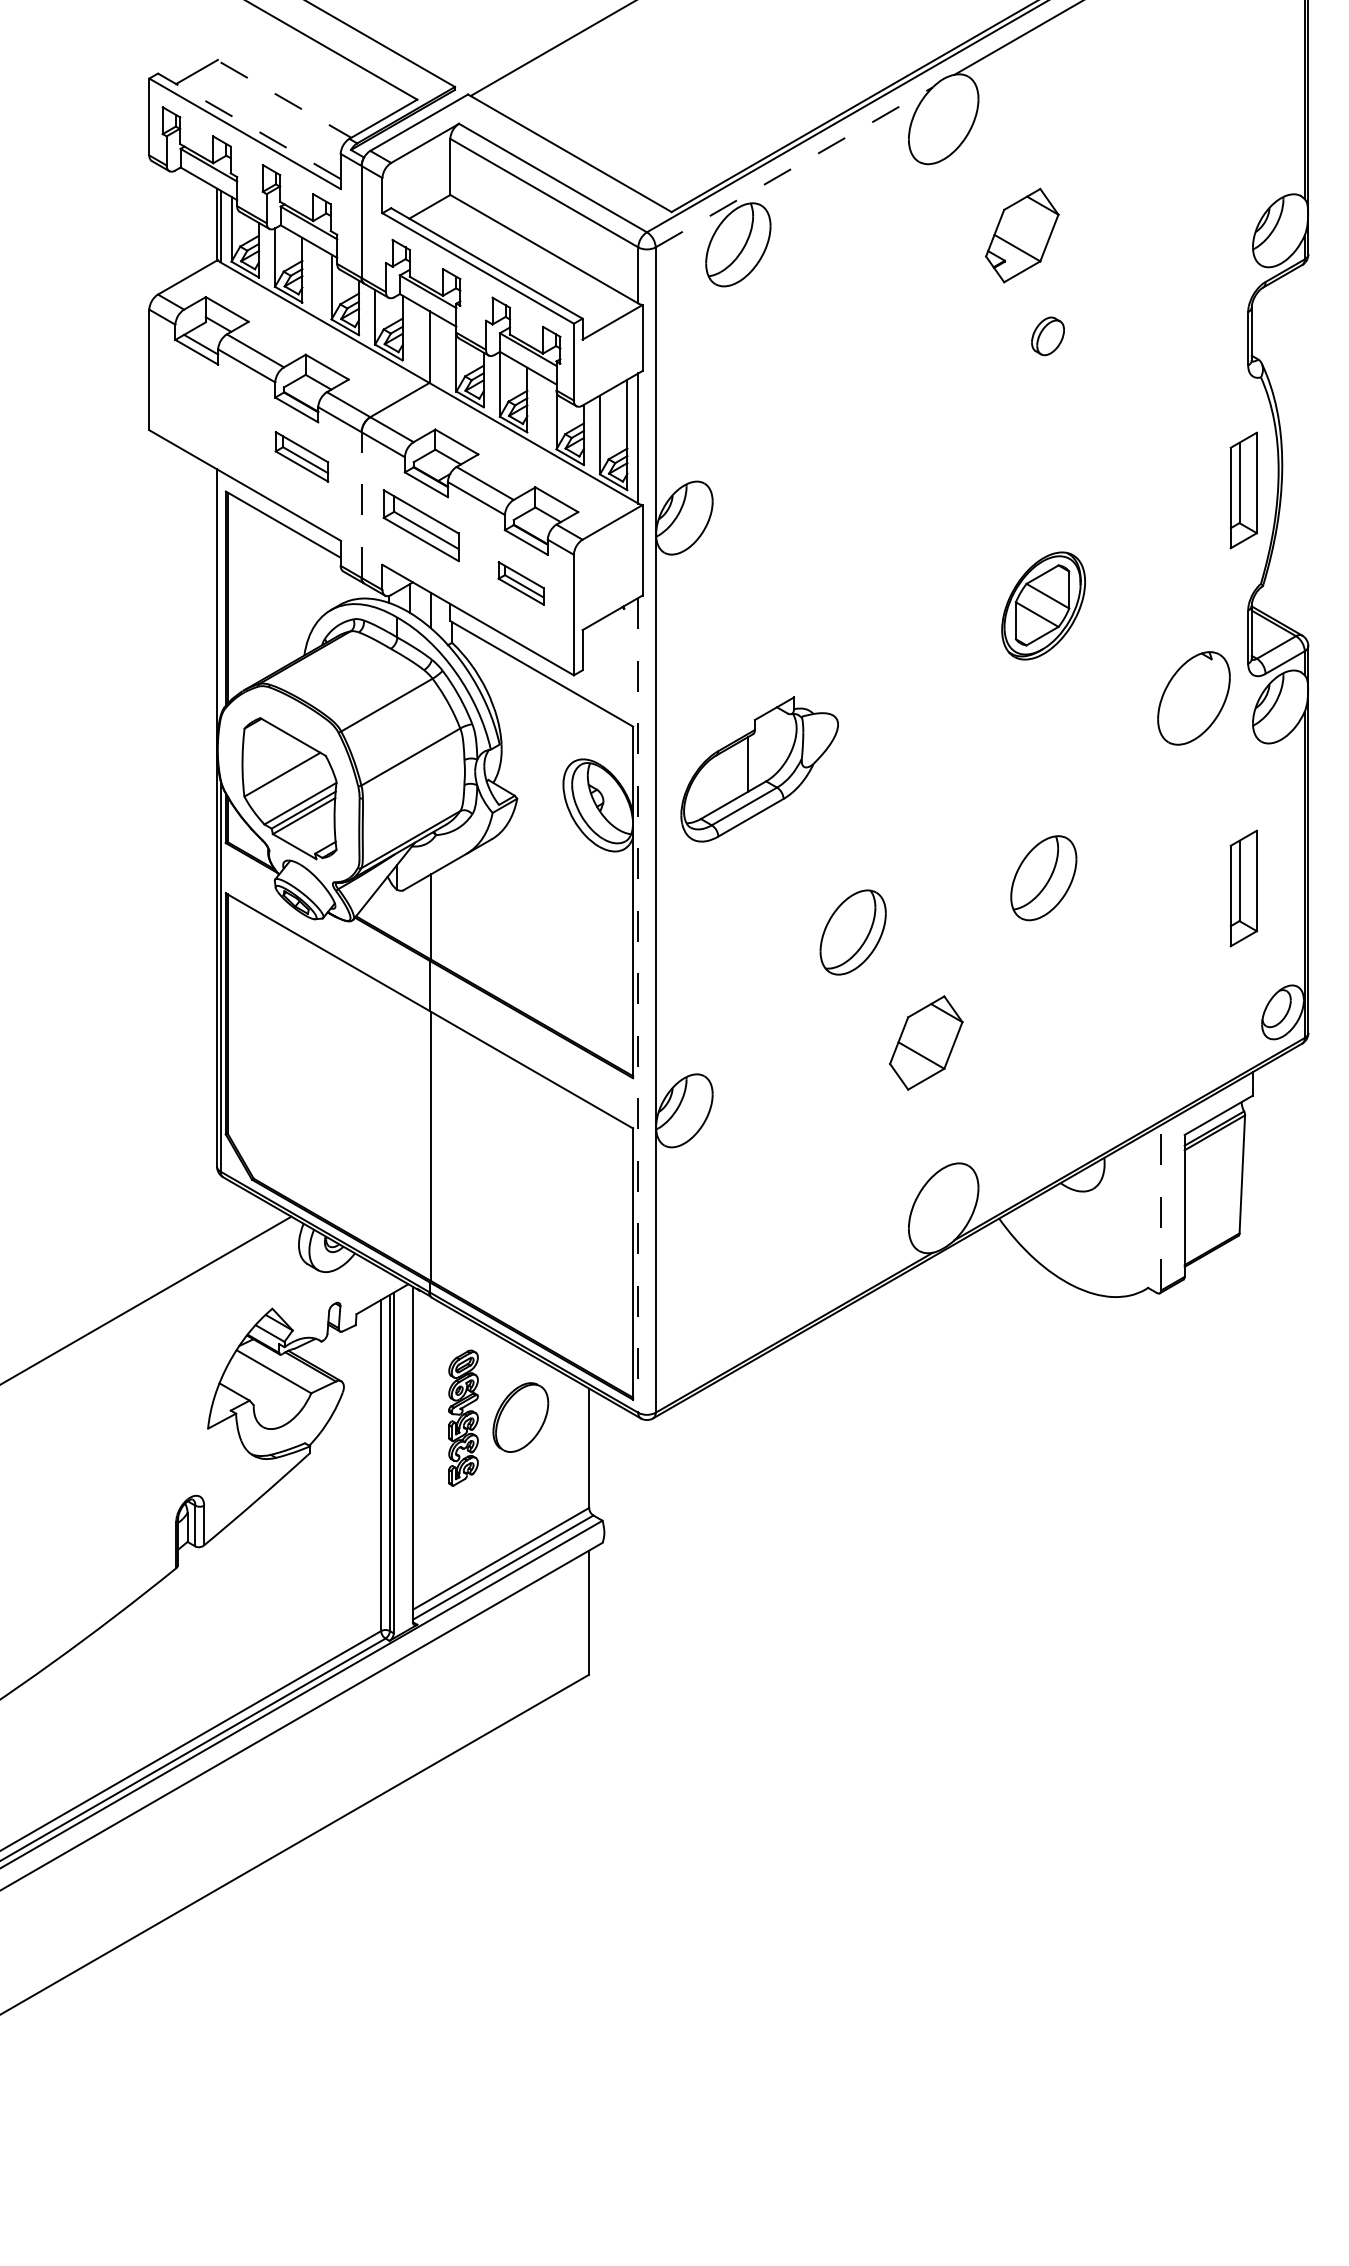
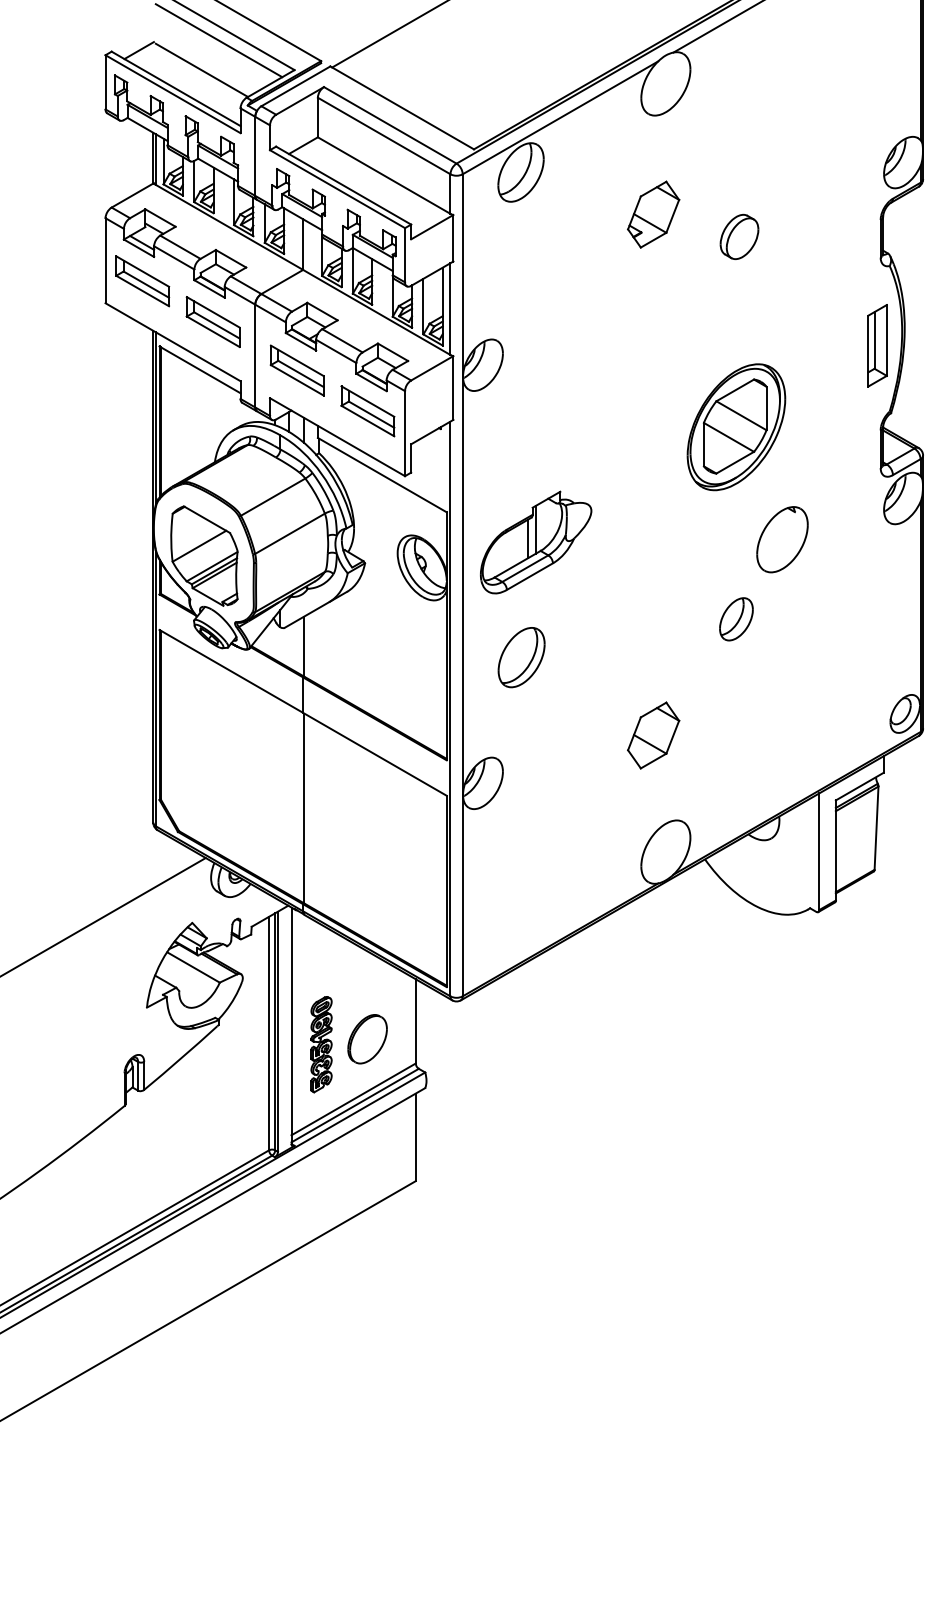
line: (309, 57) -> (218, 40), added
line: (286, 100) -> (202, 70), dashed -> solid
line: (248, 126) -> (175, 89), dashed -> solid
line: (794, 167) -> (560, 117), dashed -> solid
part: (1022, 235) -> (653, 214), moved
part: (1047, 336) -> (739, 237), size x1.67
part: (201, 398) -> (142, 280), added
part: (301, 456) -> (212, 321), size x1.43
line: (361, 505) -> (255, 356), dashed -> solid
part: (520, 583) -> (367, 411), size x1.67
line: (220, 593) -> (155, 418), added
part: (1043, 605) -> (736, 426), size x1.67
part: (1193, 698) -> (782, 539), moved
line: (759, 751) -> (535, 529), added
part: (1043, 878) -> (736, 619), size x0.71
part: (1243, 888) -> (877, 626), removed
part: (852, 932) -> (521, 657), moved
line: (638, 1005) -> (450, 709), dashed -> solid
line: (1161, 1207) -> (819, 851), dashed -> solid
part: (463, 1417) -> (321, 1044), moved
part: (520, 1417) -> (367, 1039), moved

